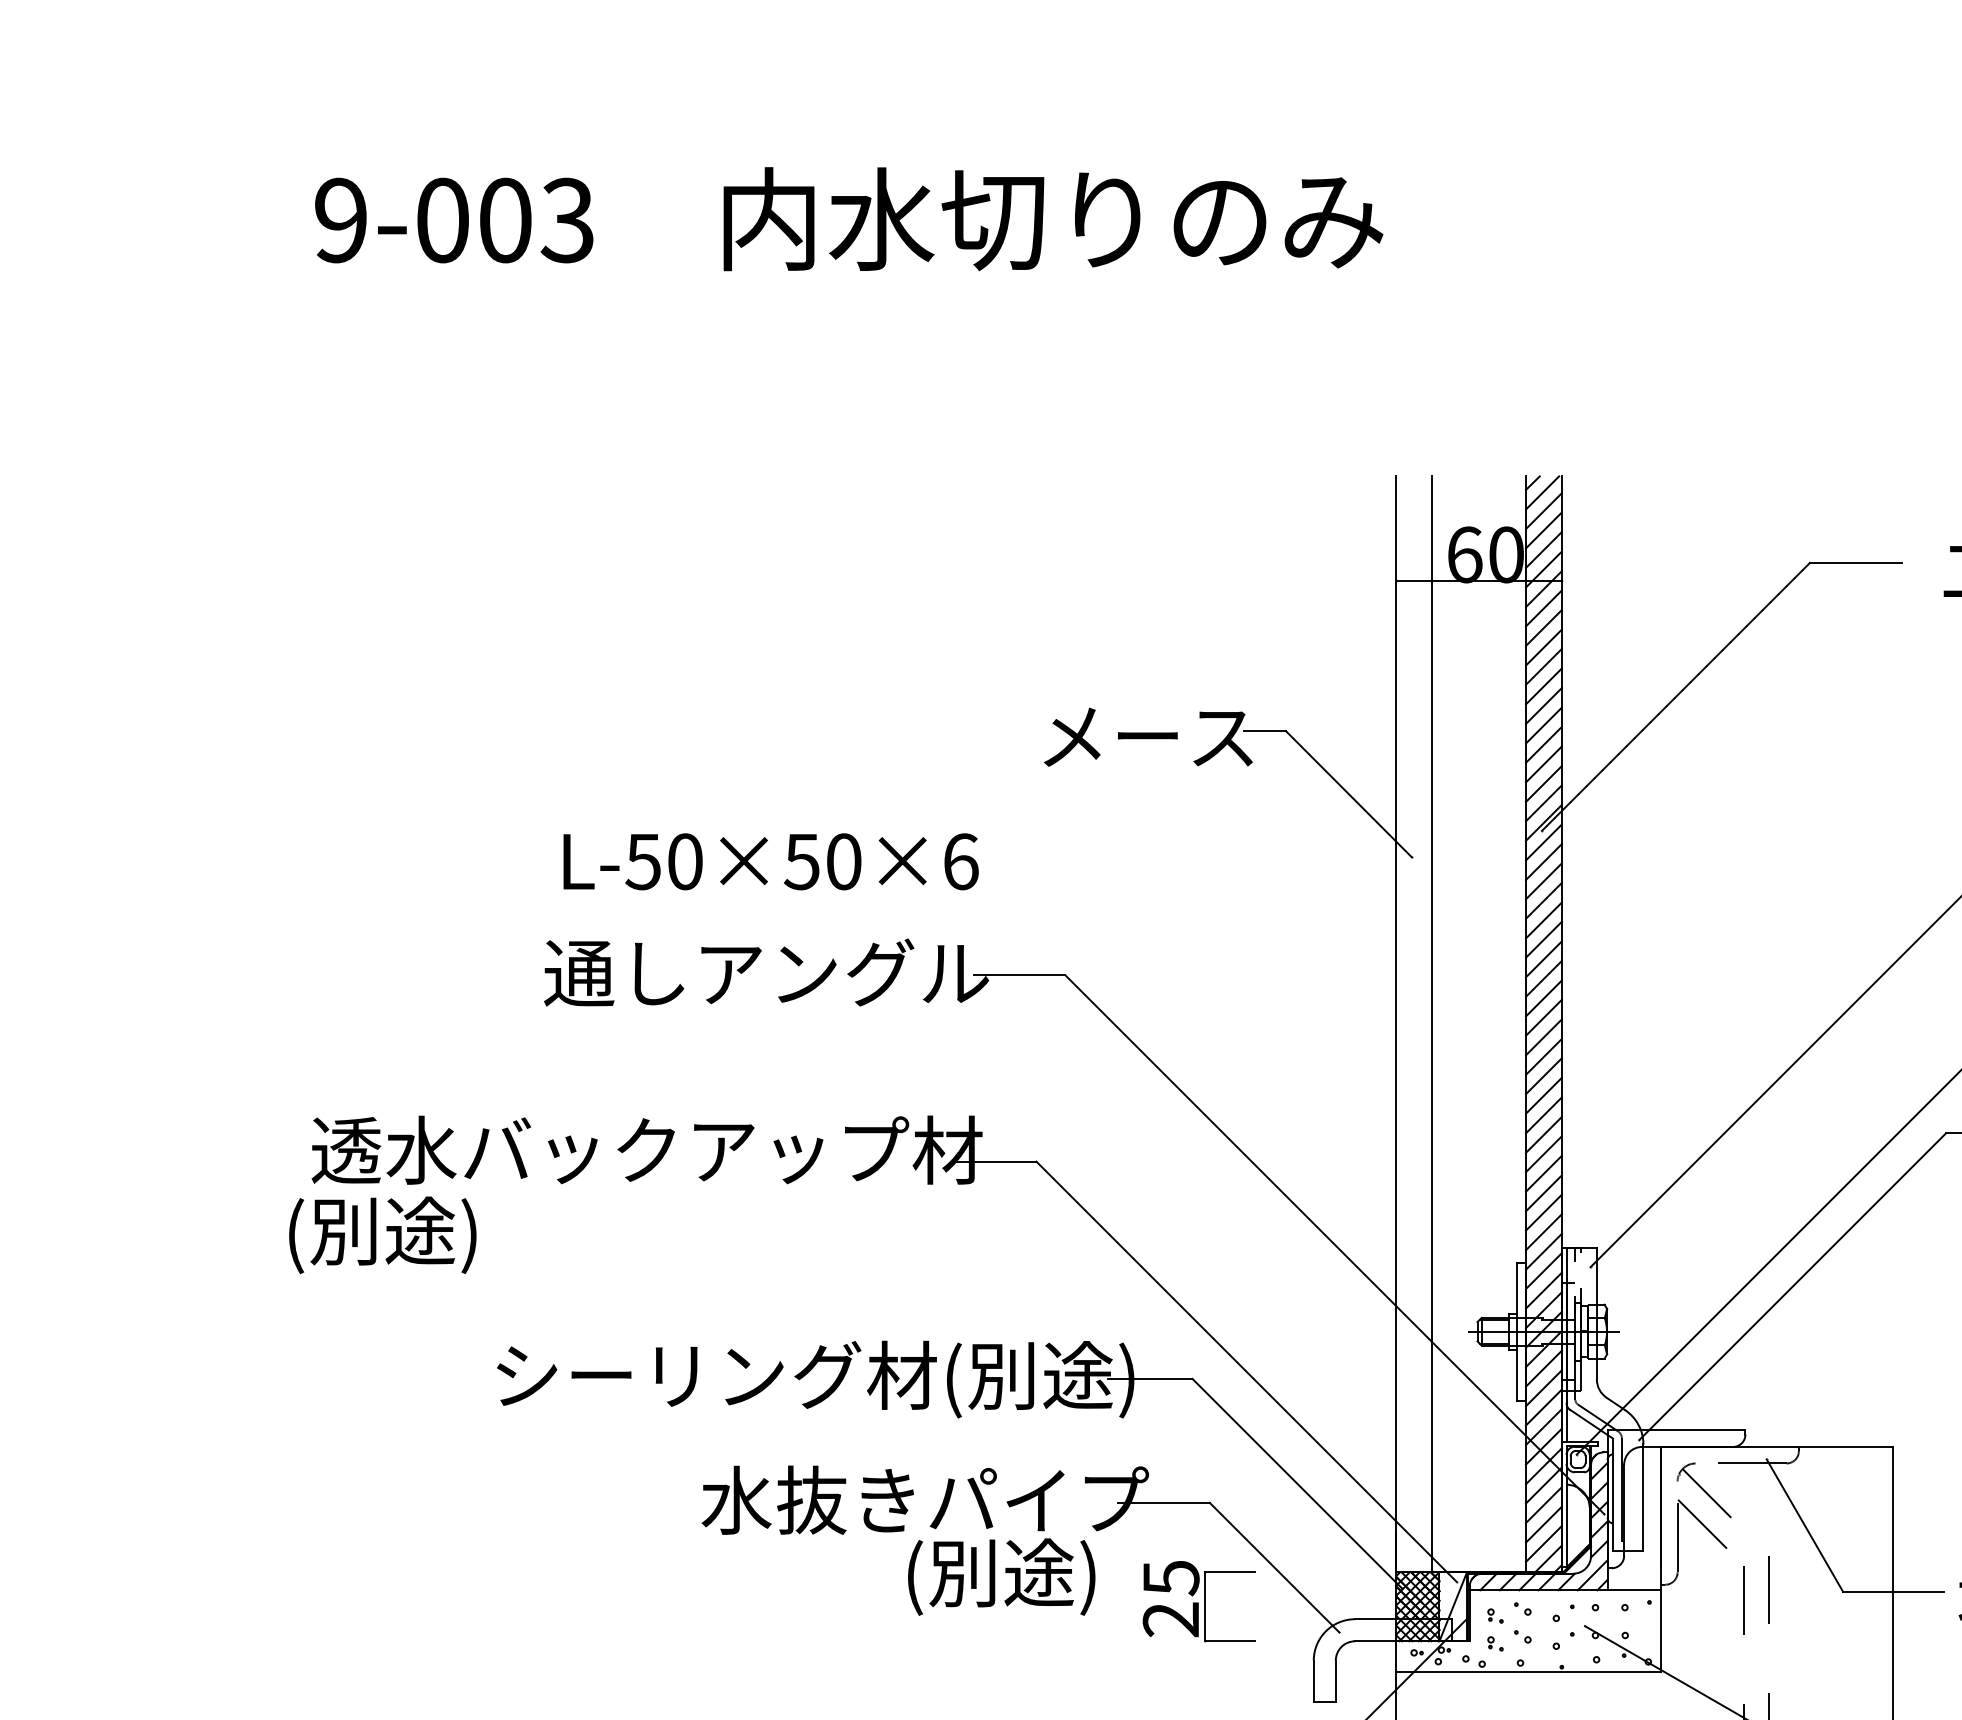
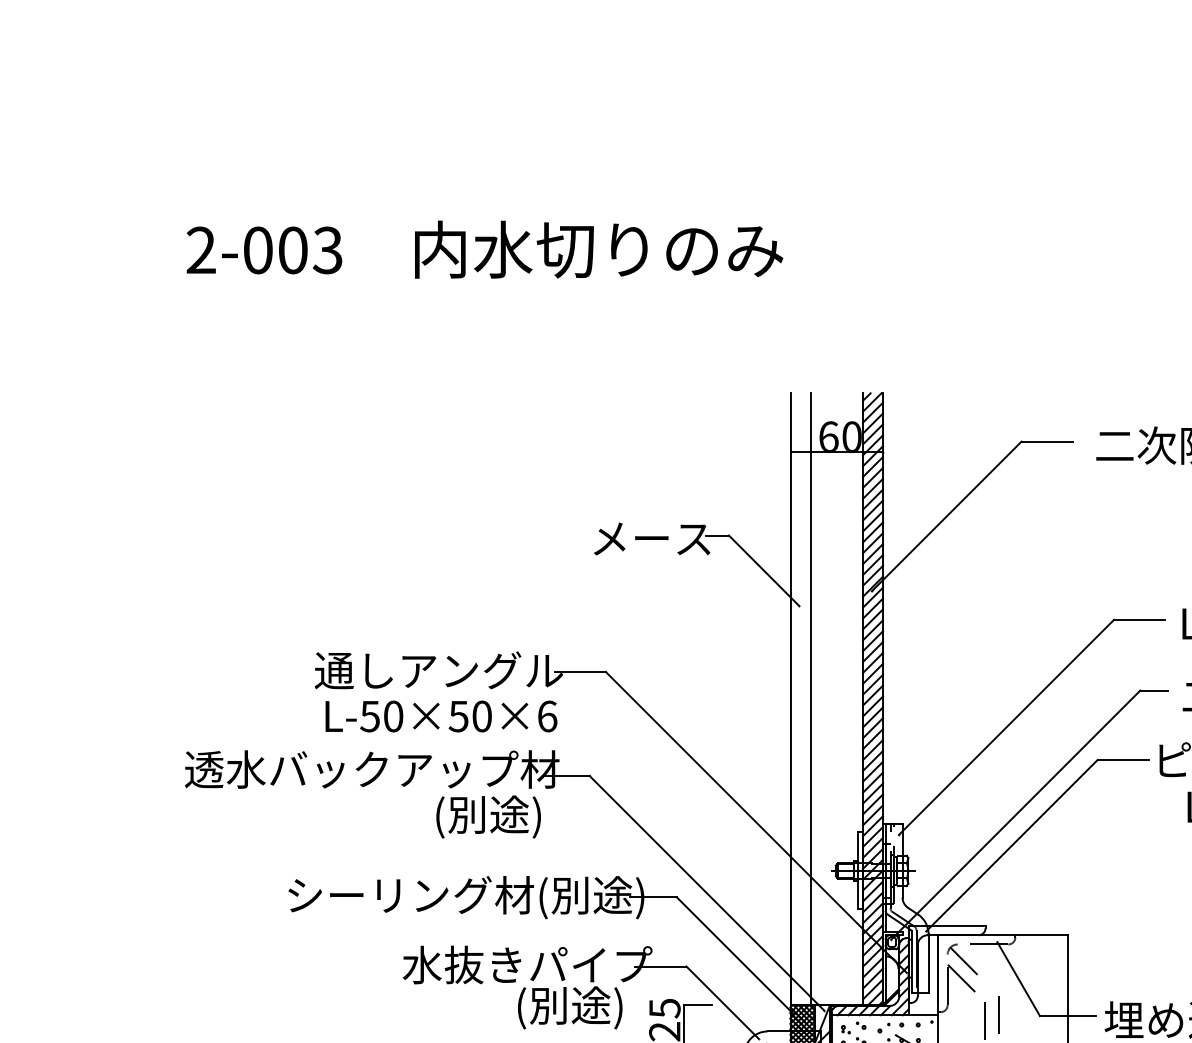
text: (339, 220) -> (200, 250), 9-003 -> 2-003
text: (771, 861) -> (441, 716), moved
text: (382, 1234) -> (488, 816), moved

